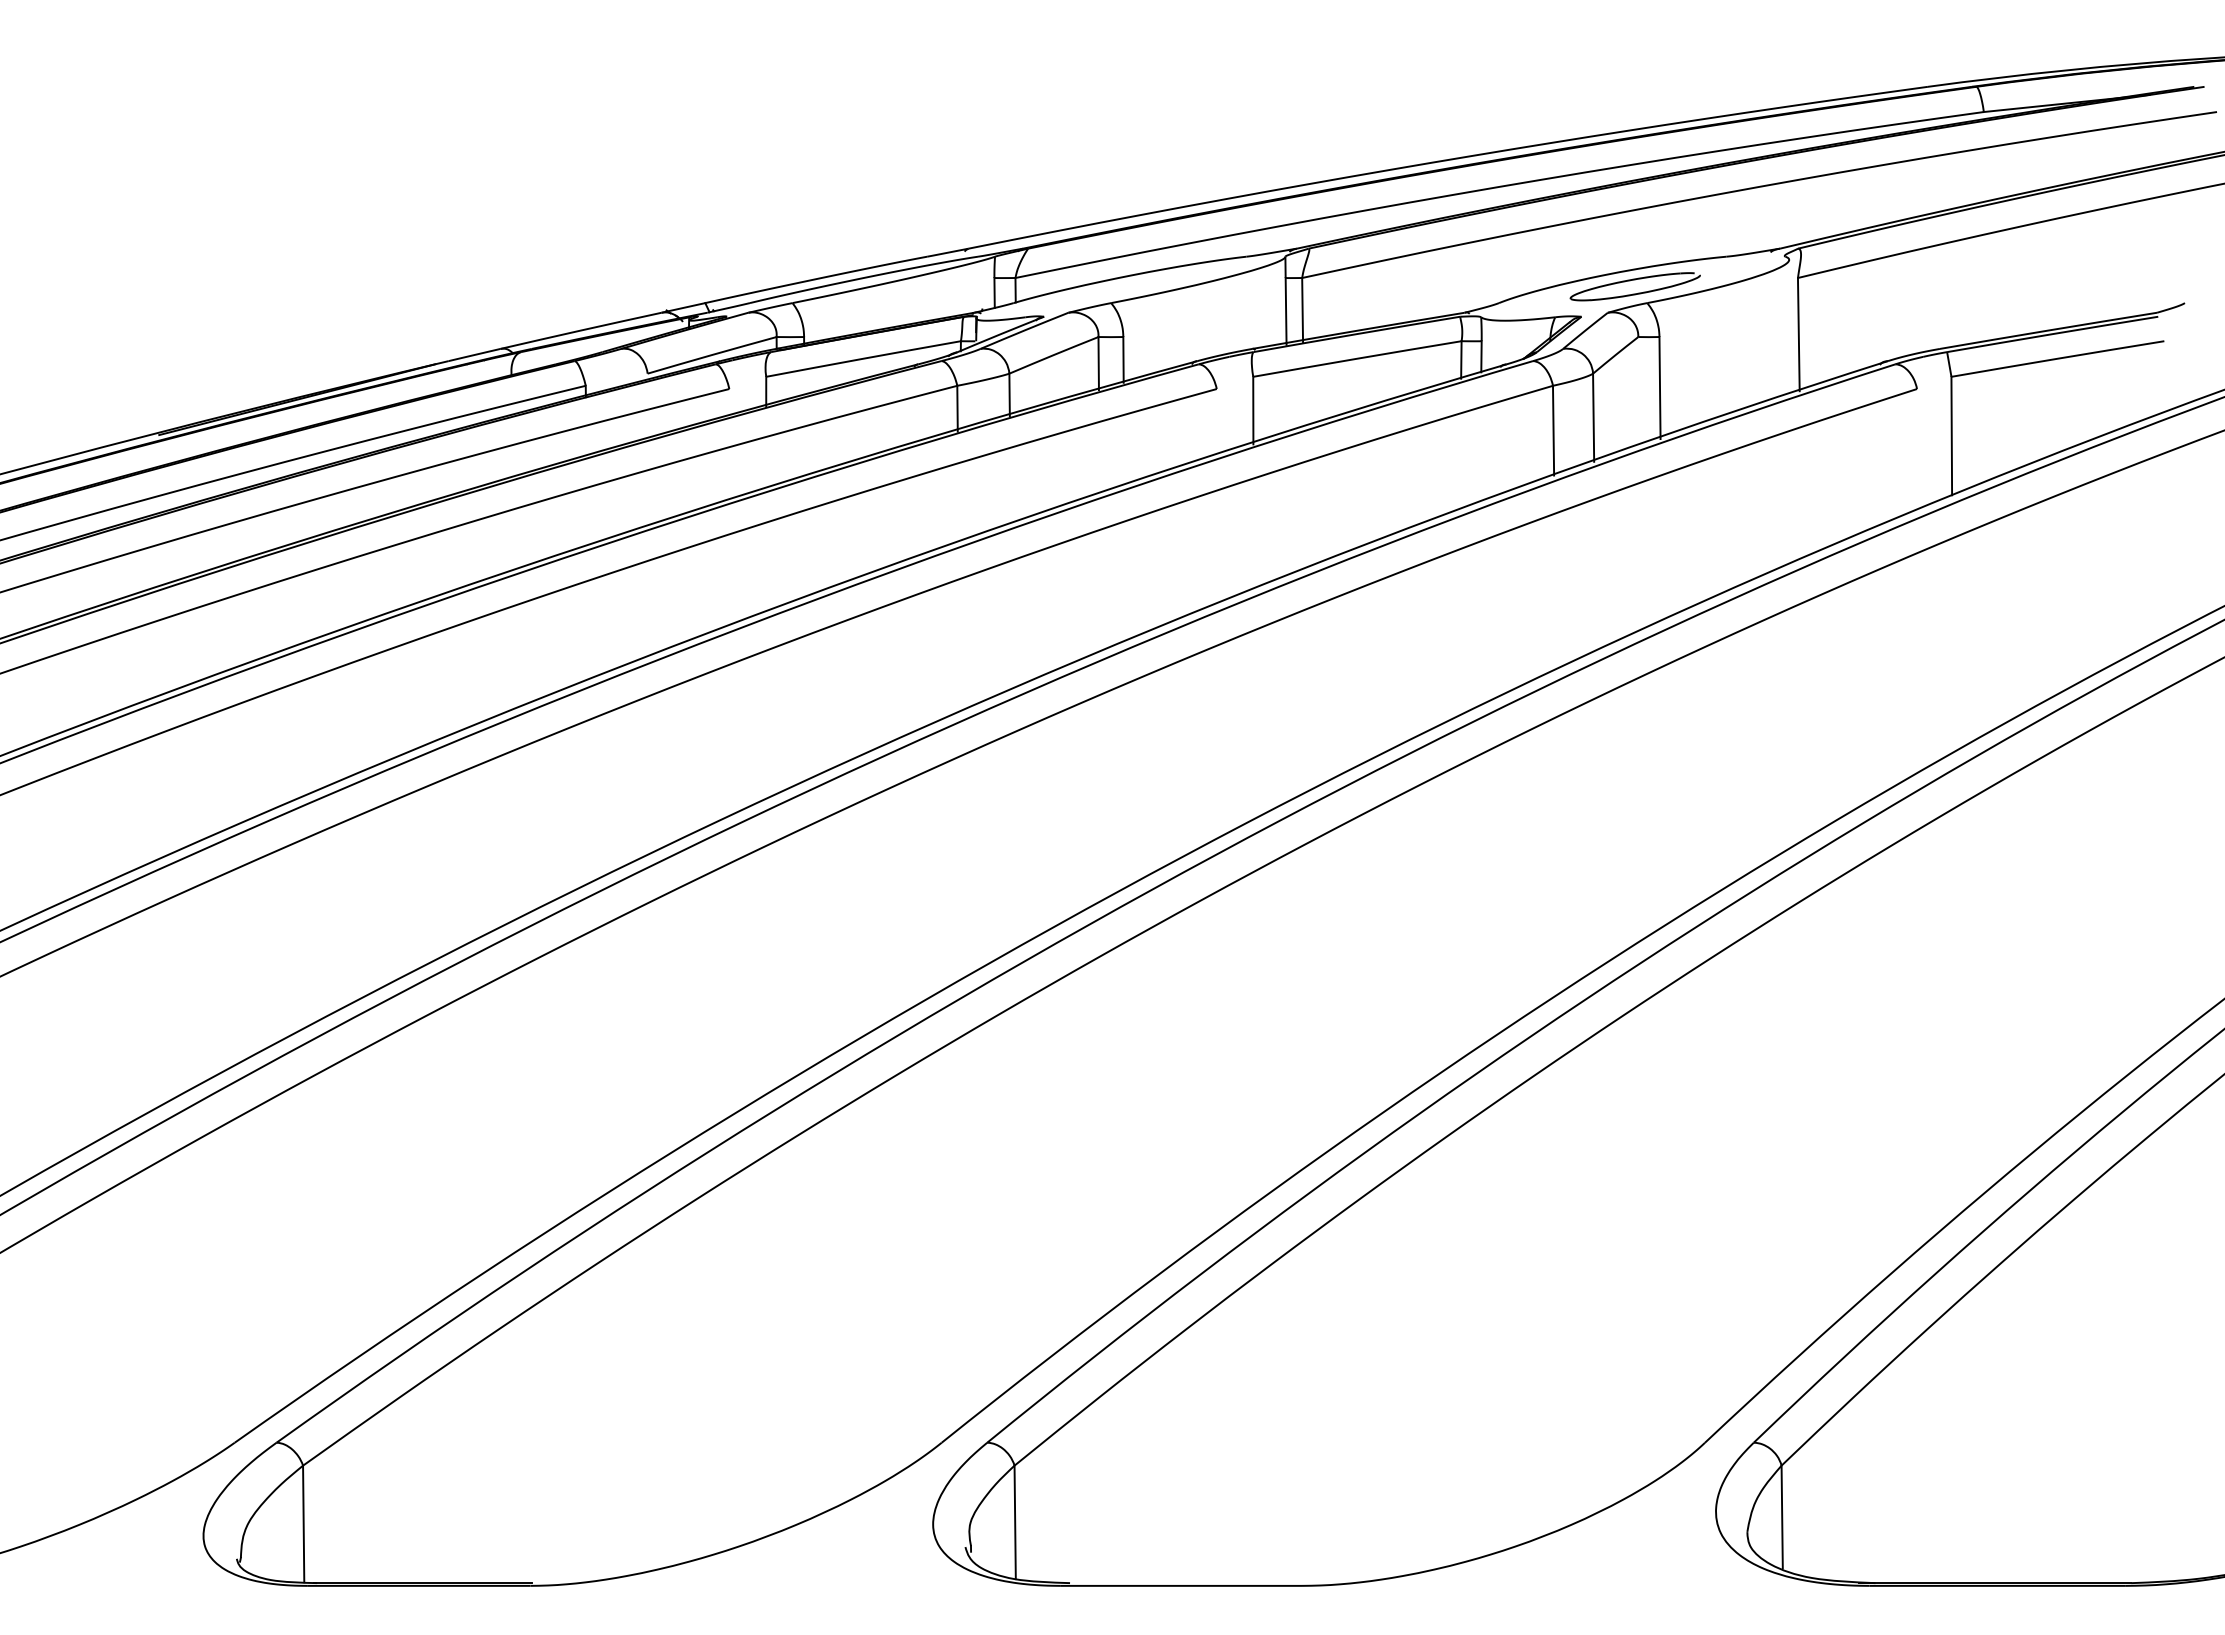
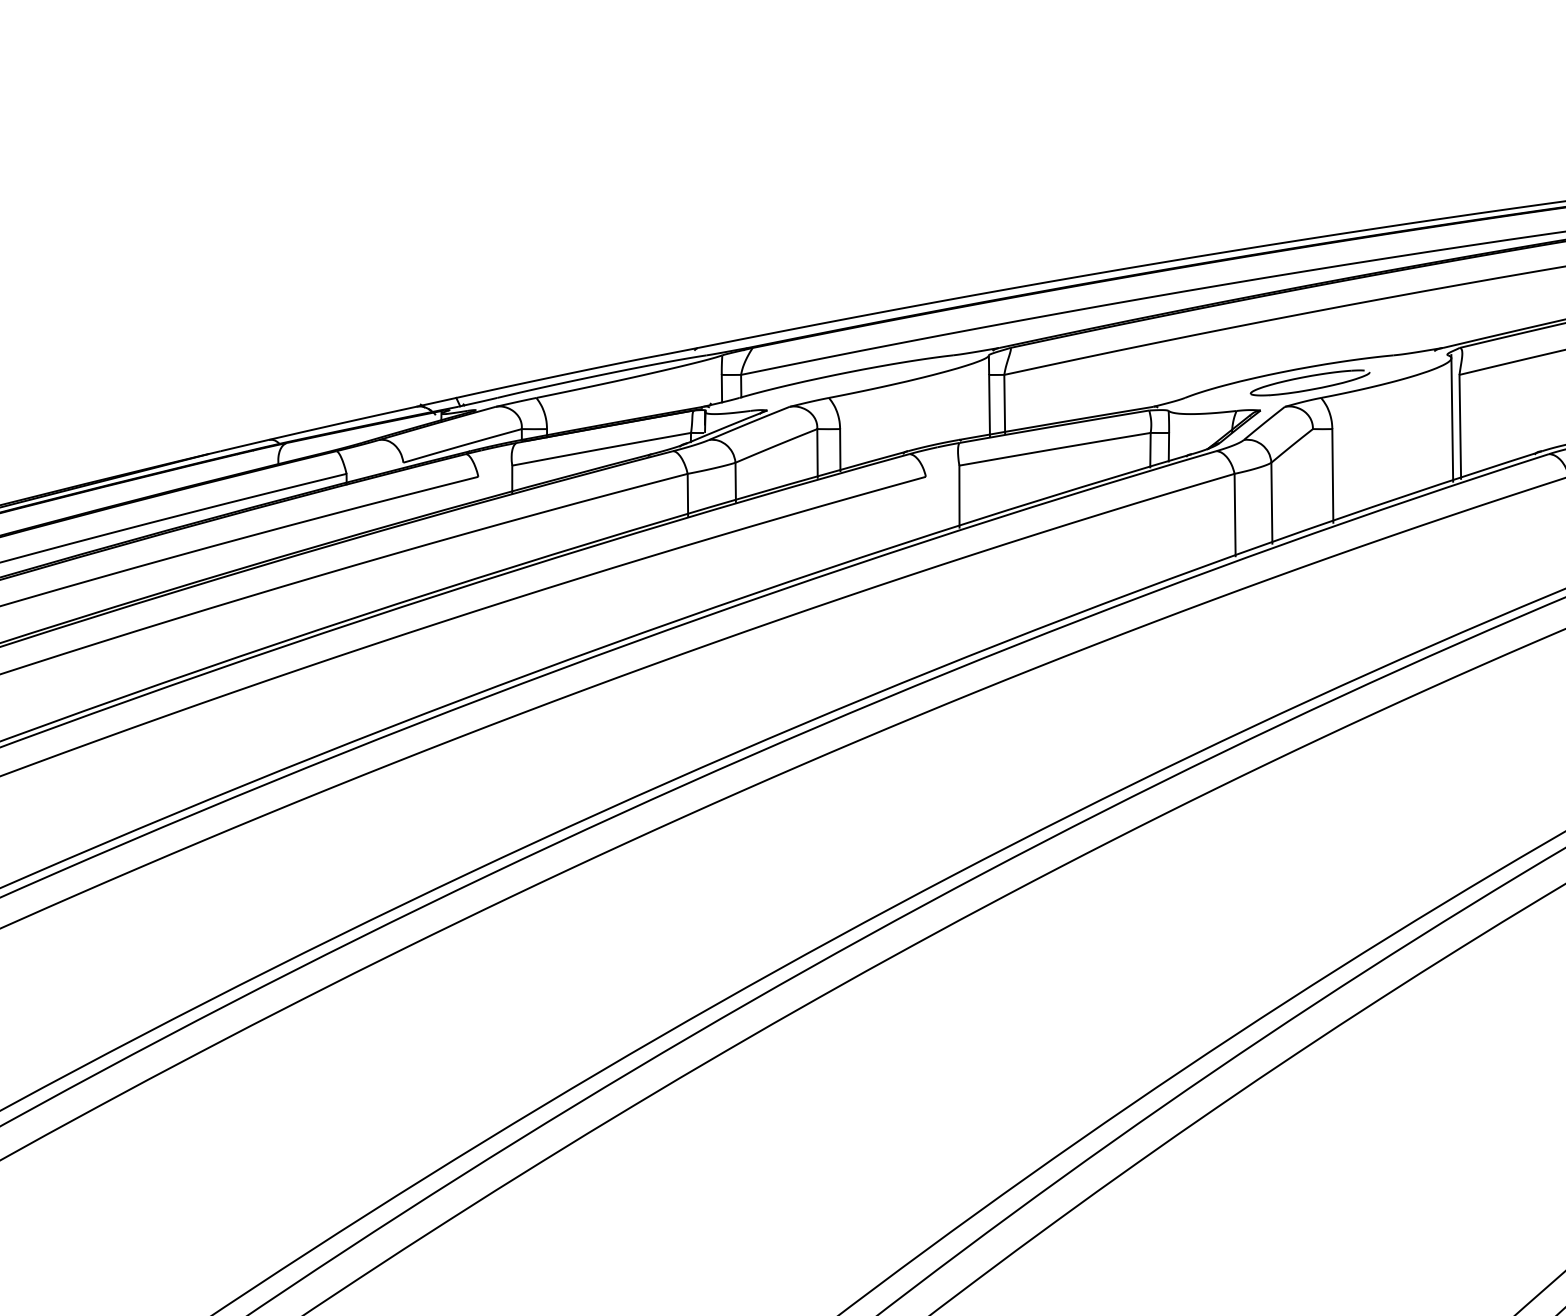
line: (1790, 325) -> (1452, 418), added

